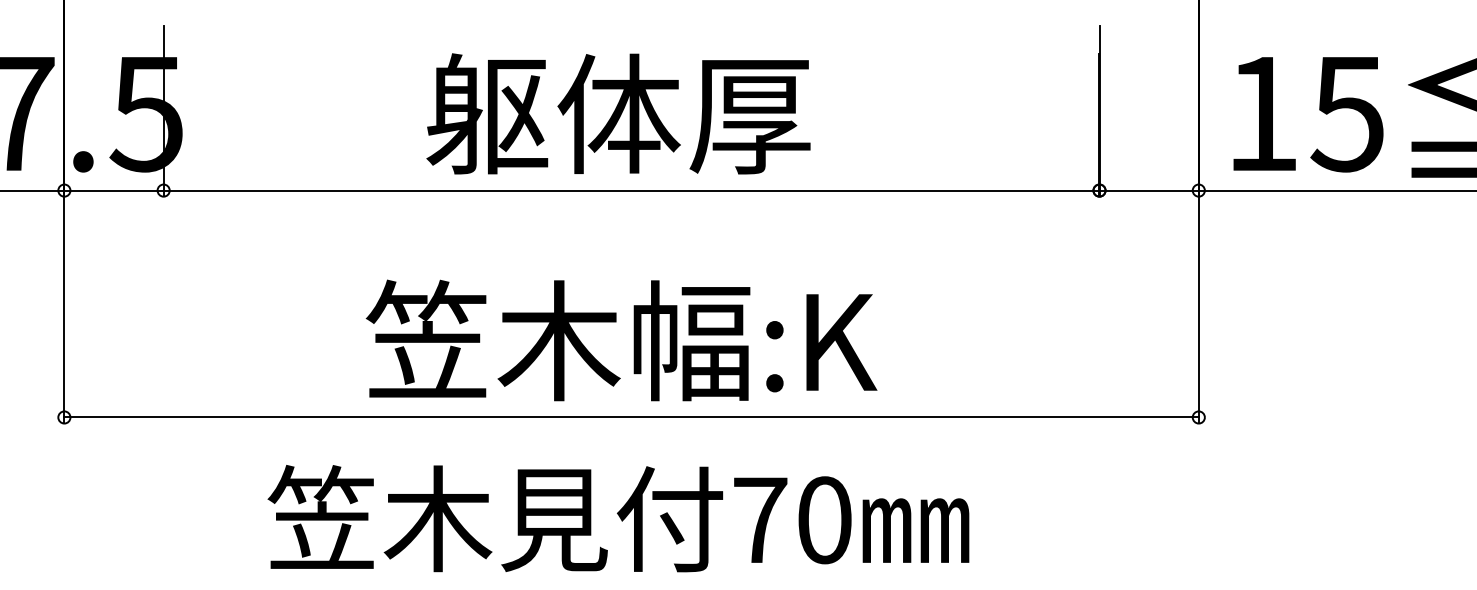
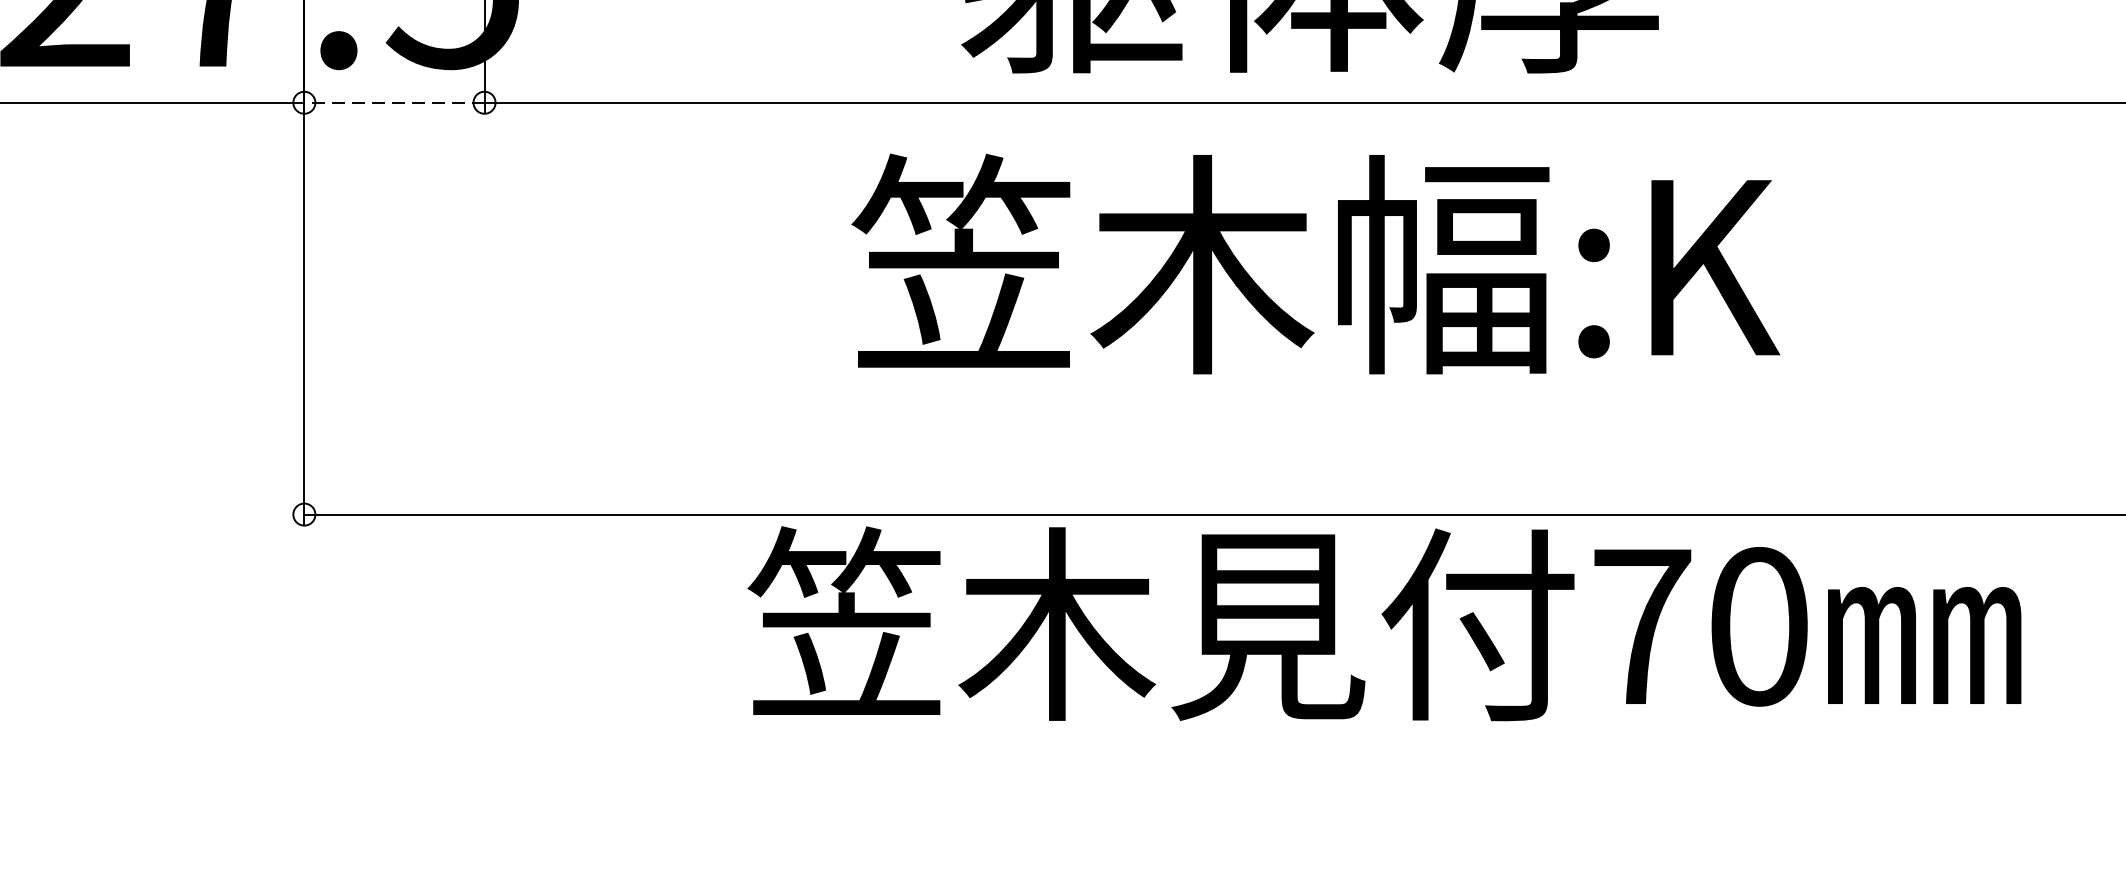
line: (114, 190) -> (395, 102), solid -> dashed
text: (621, 340) -> (1315, 264), moved
text: (618, 518) -> (1384, 623), moved

